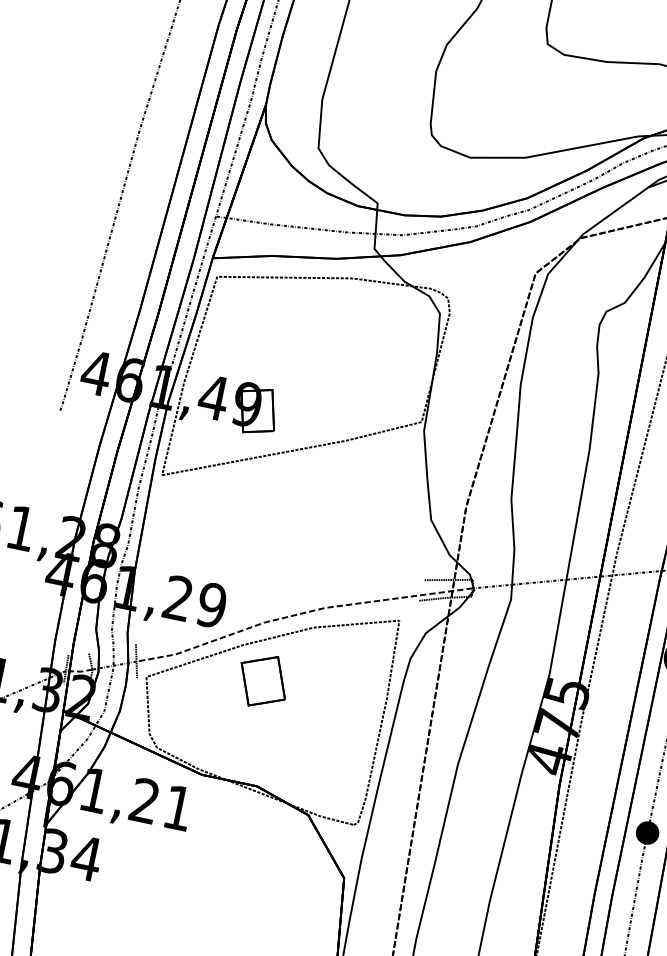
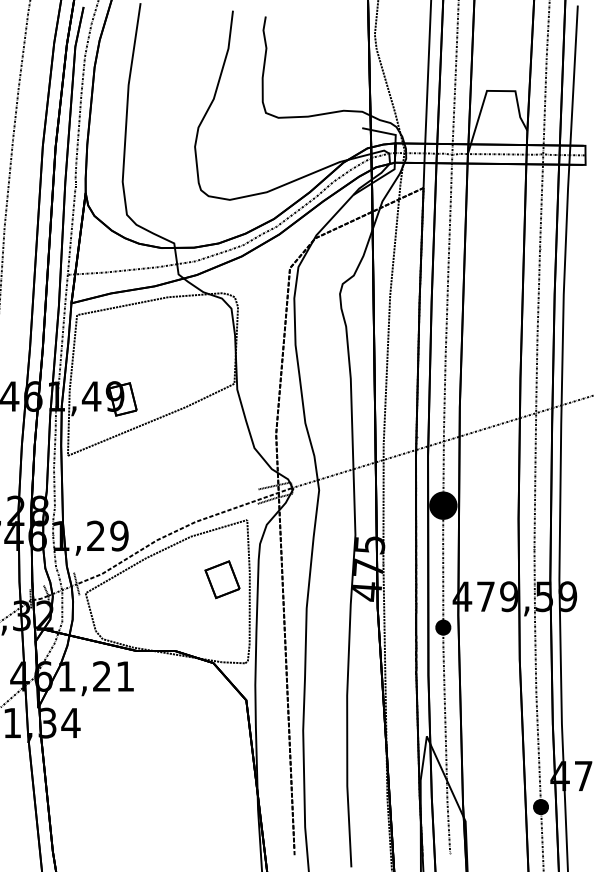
part: (263, 680) -> (222, 579), moved

